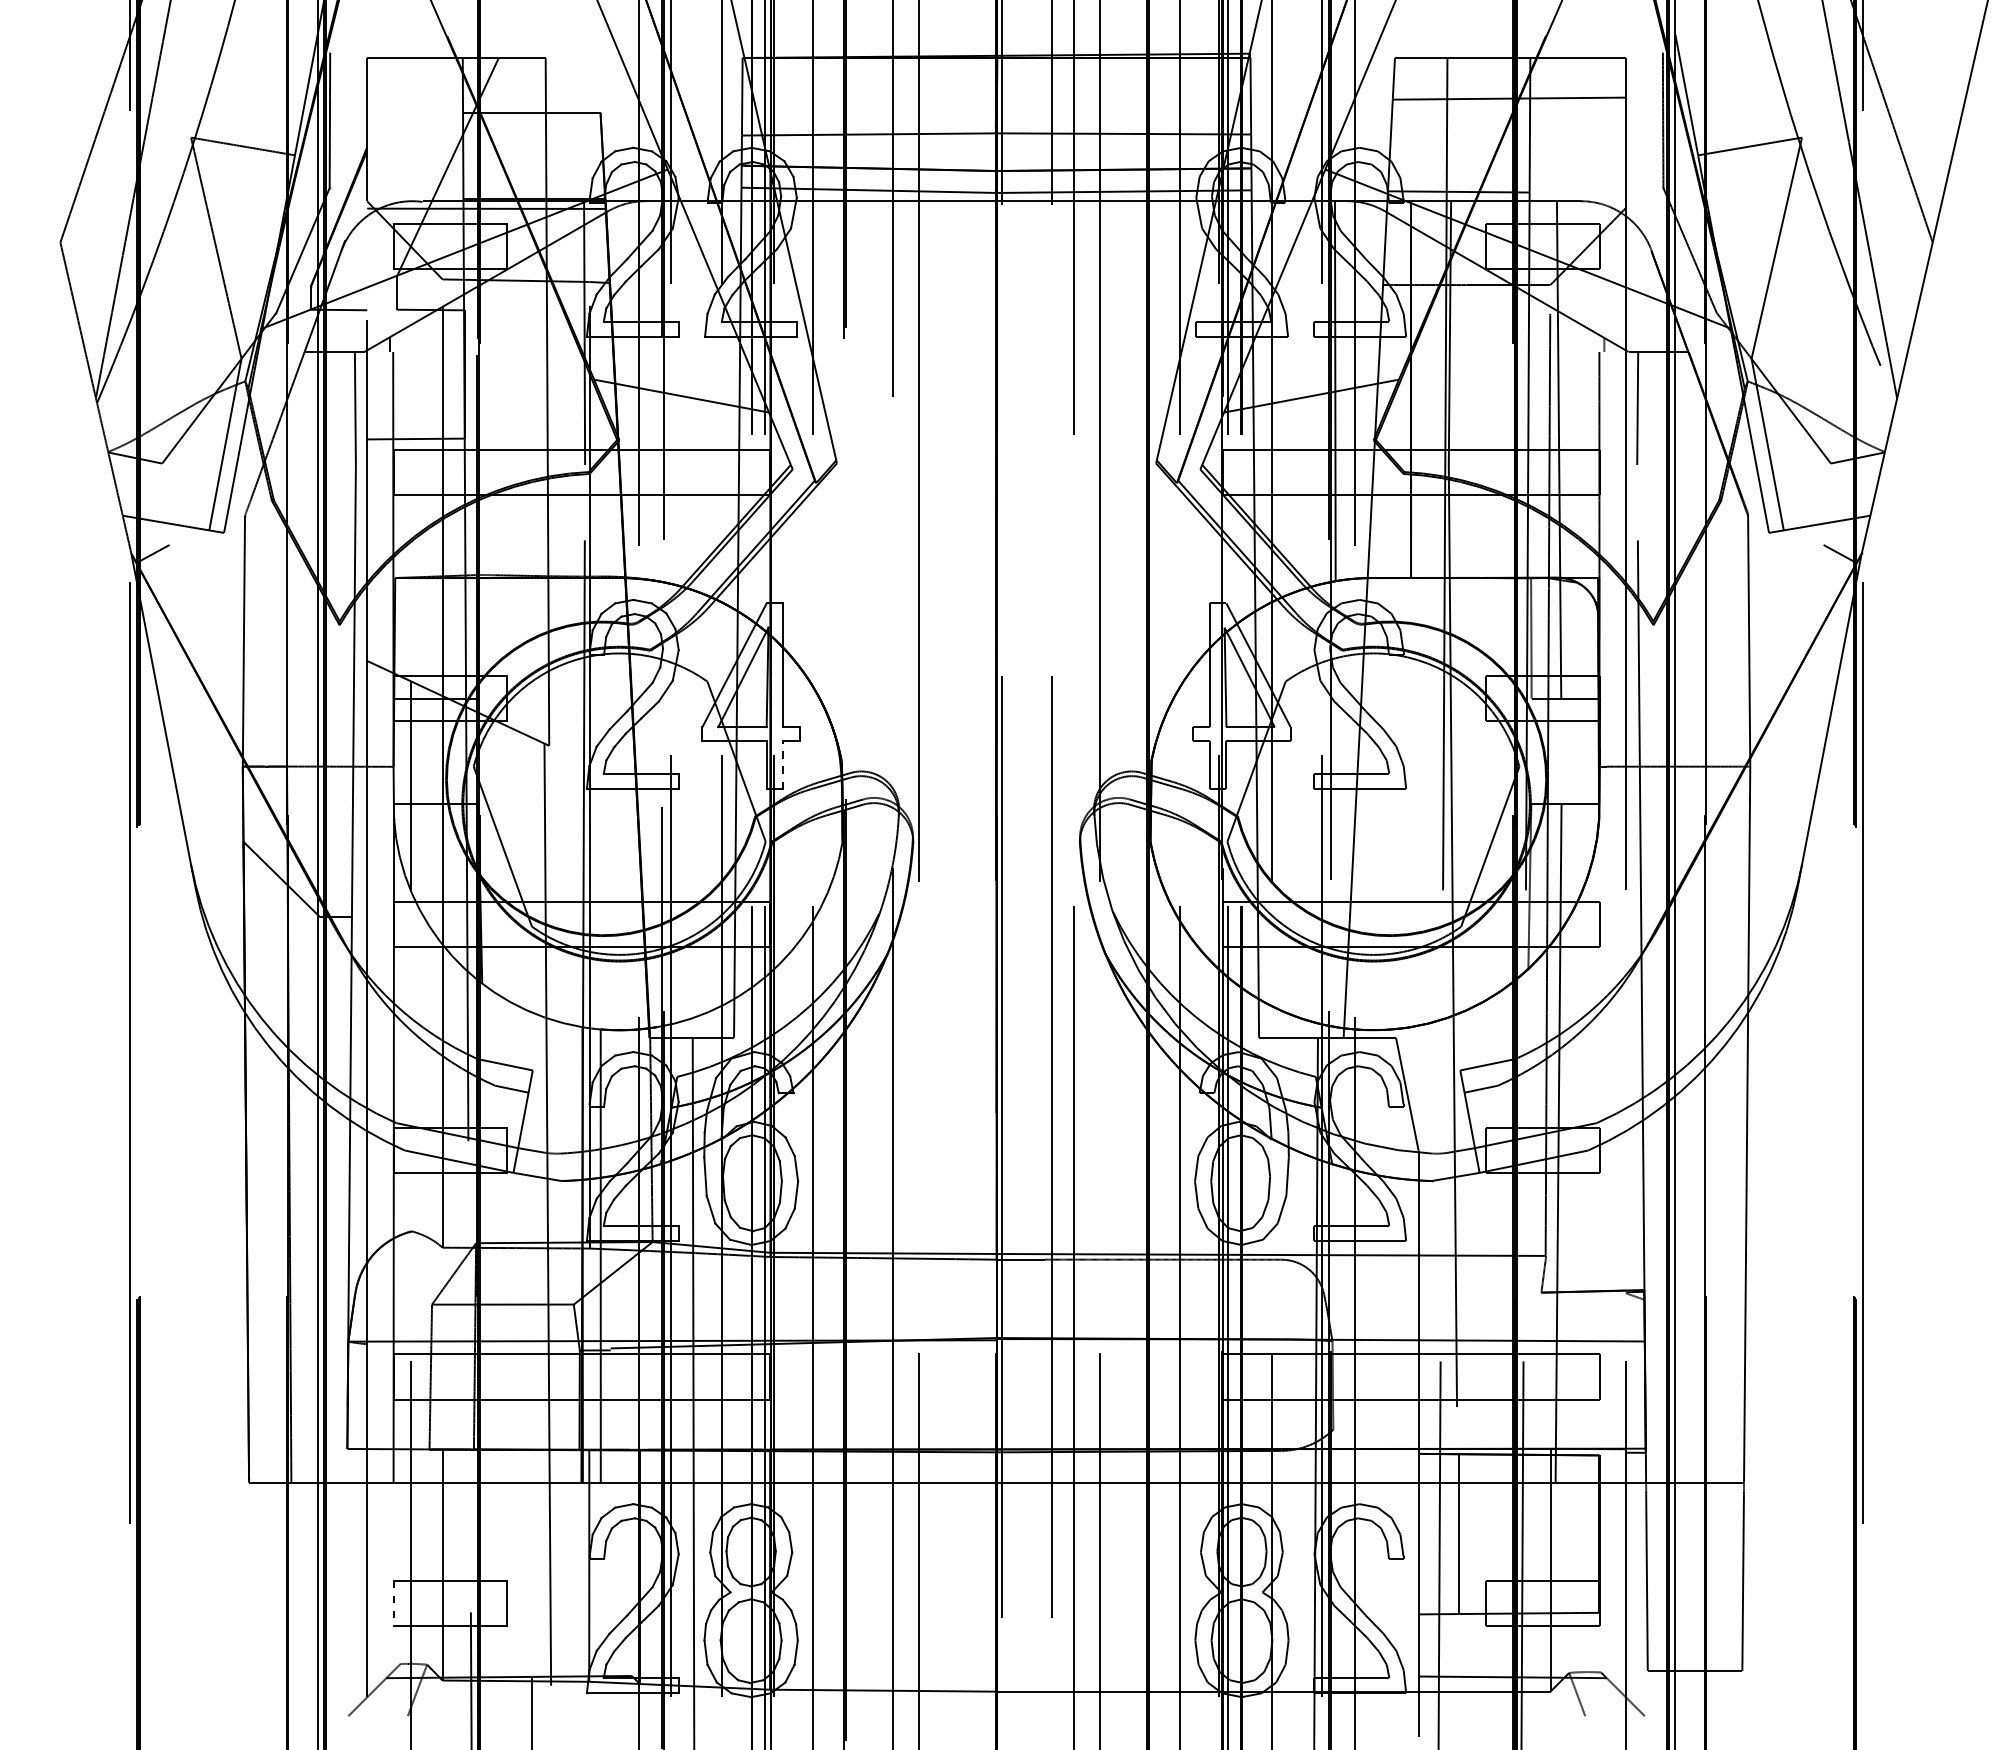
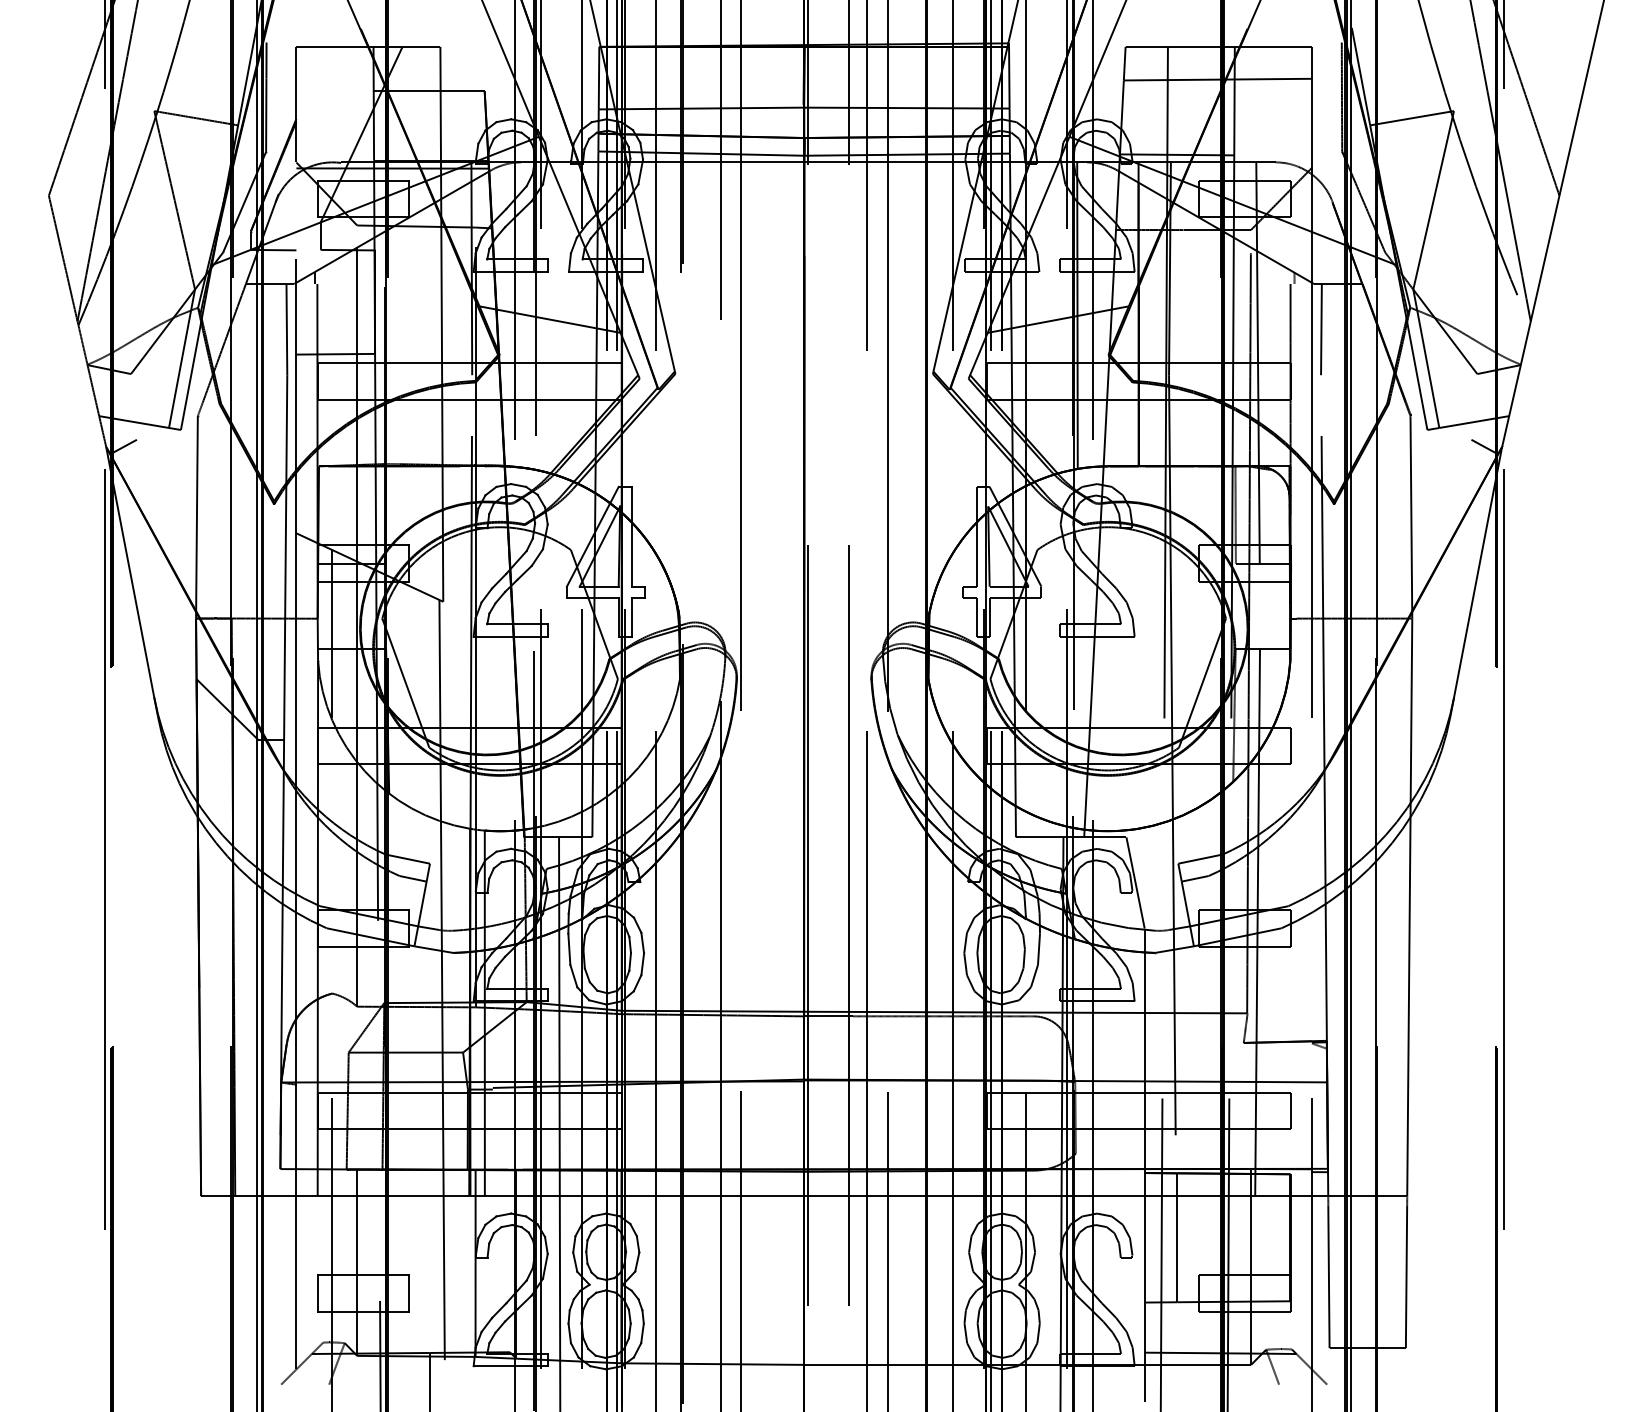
line: (782, 764) -> (631, 616), dashed -> solid
line: (393, 1603) -> (317, 1293), dashed -> solid

